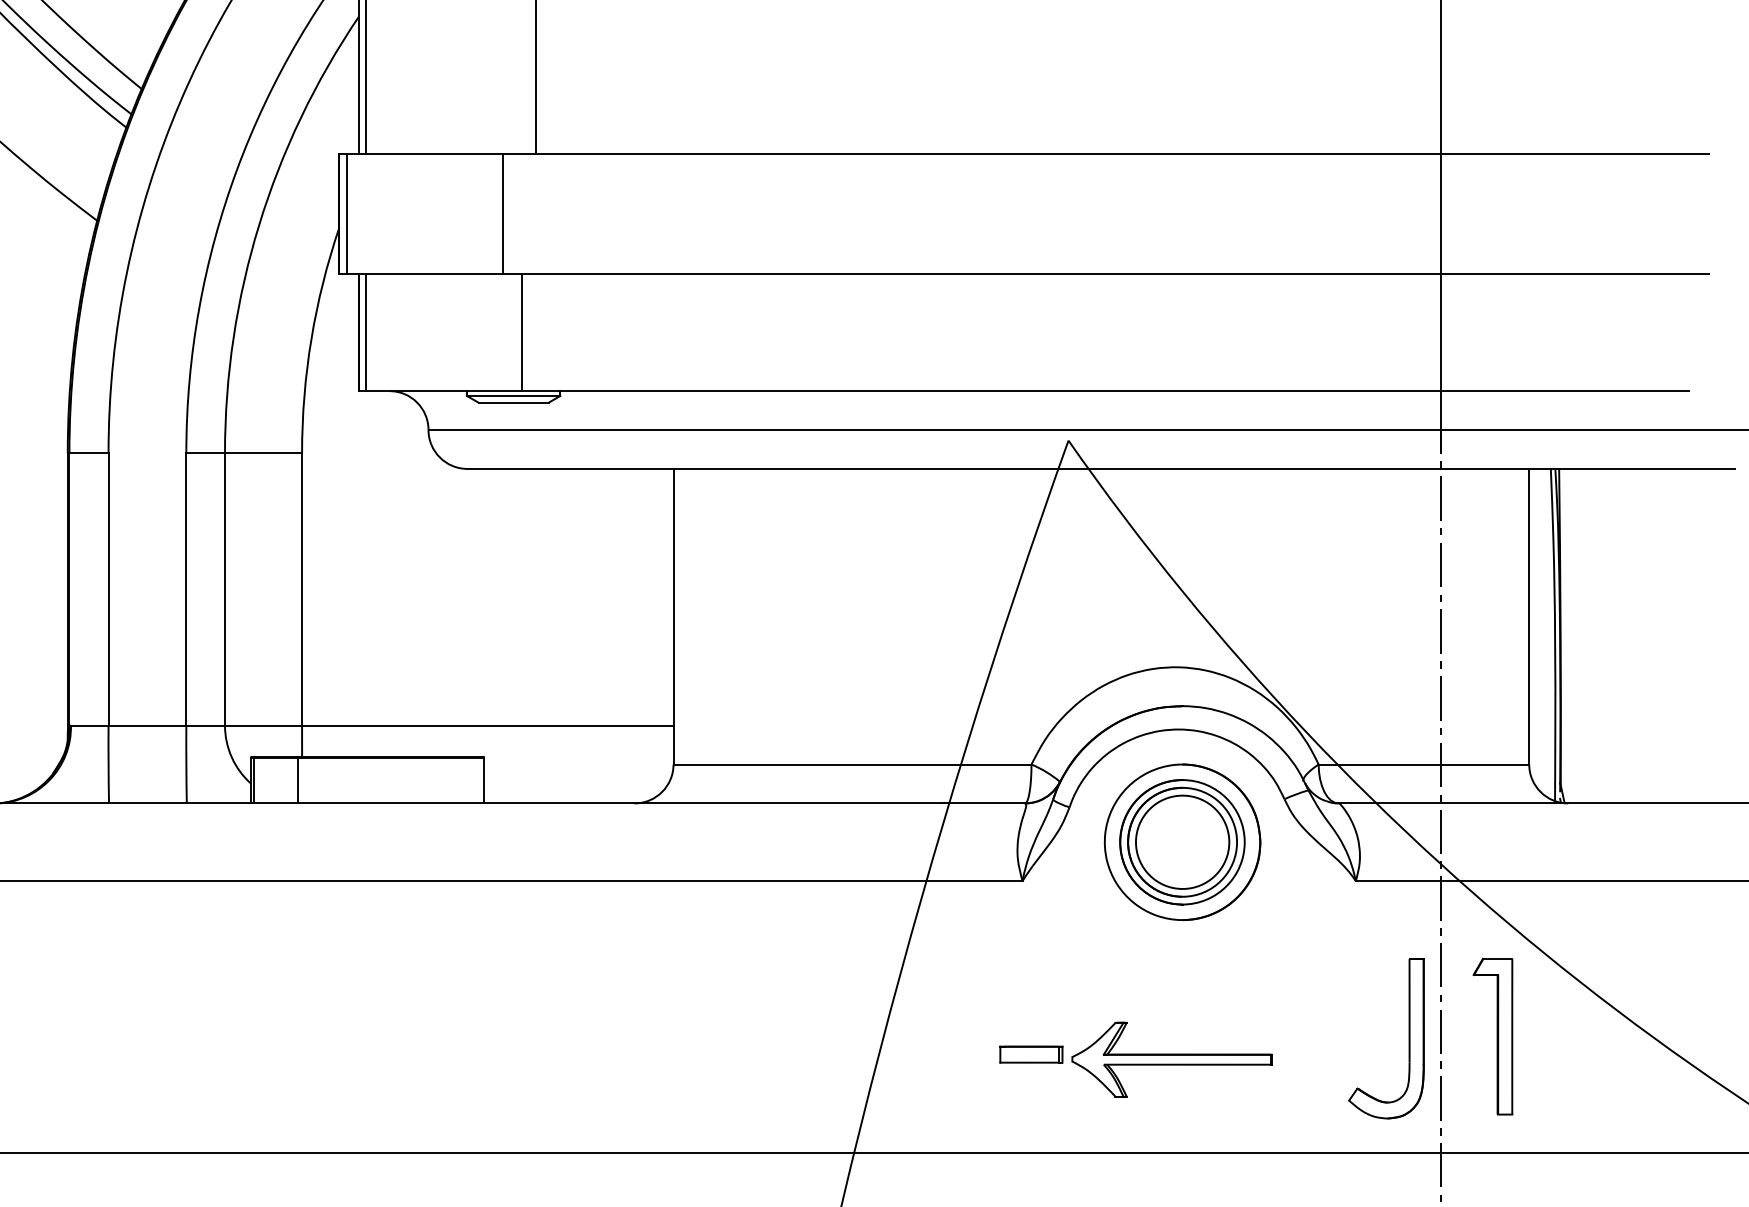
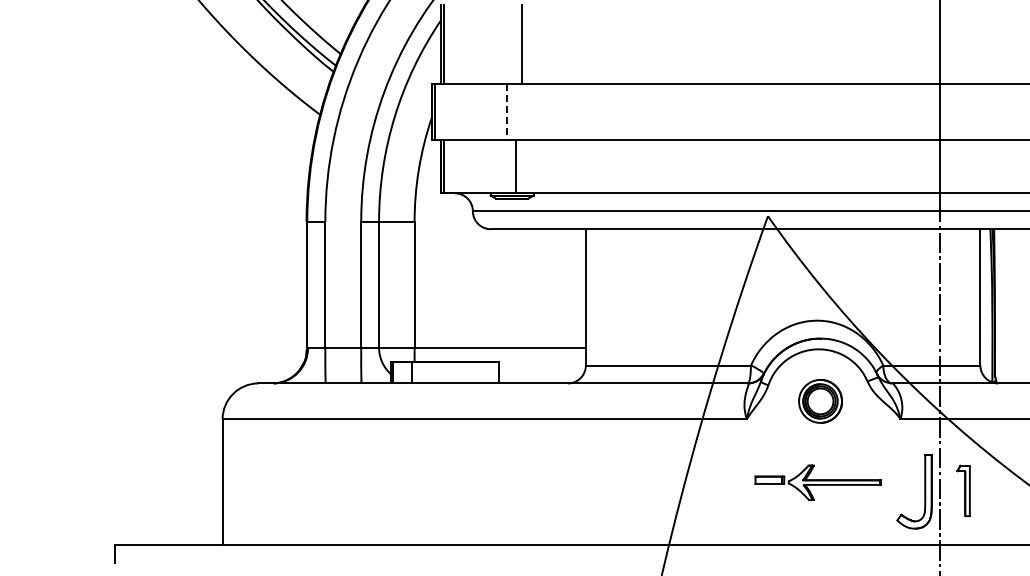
line: (503, 213) -> (507, 111), solid -> dashed
part: (1182, 842) -> (820, 401), size x0.6
part: (1492, 1035) -> (963, 490), size x0.7
part: (1134, 1059) -> (817, 482), moved

